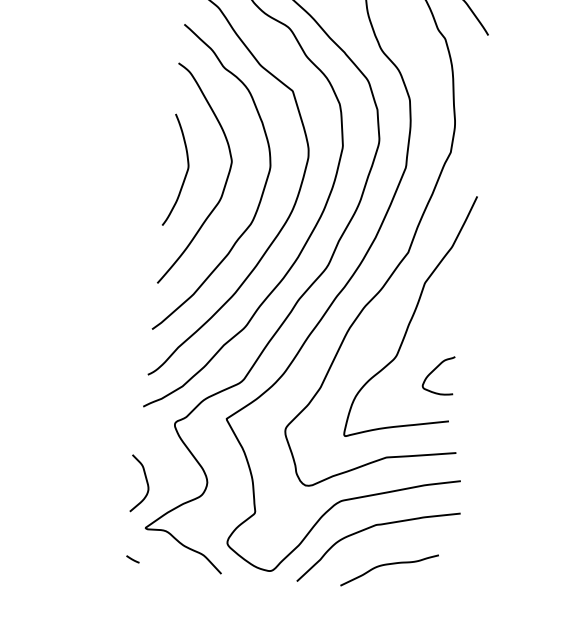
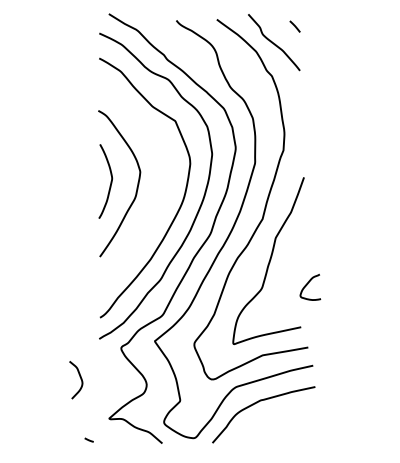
curve: (260, 193) -> (161, 190), removed
curve: (436, 370) -> (308, 284), moved
curve: (146, 483) -> (80, 379), moved
curve: (131, 558) -> (88, 439), moved
curve: (388, 565) -> (271, 426), removed

